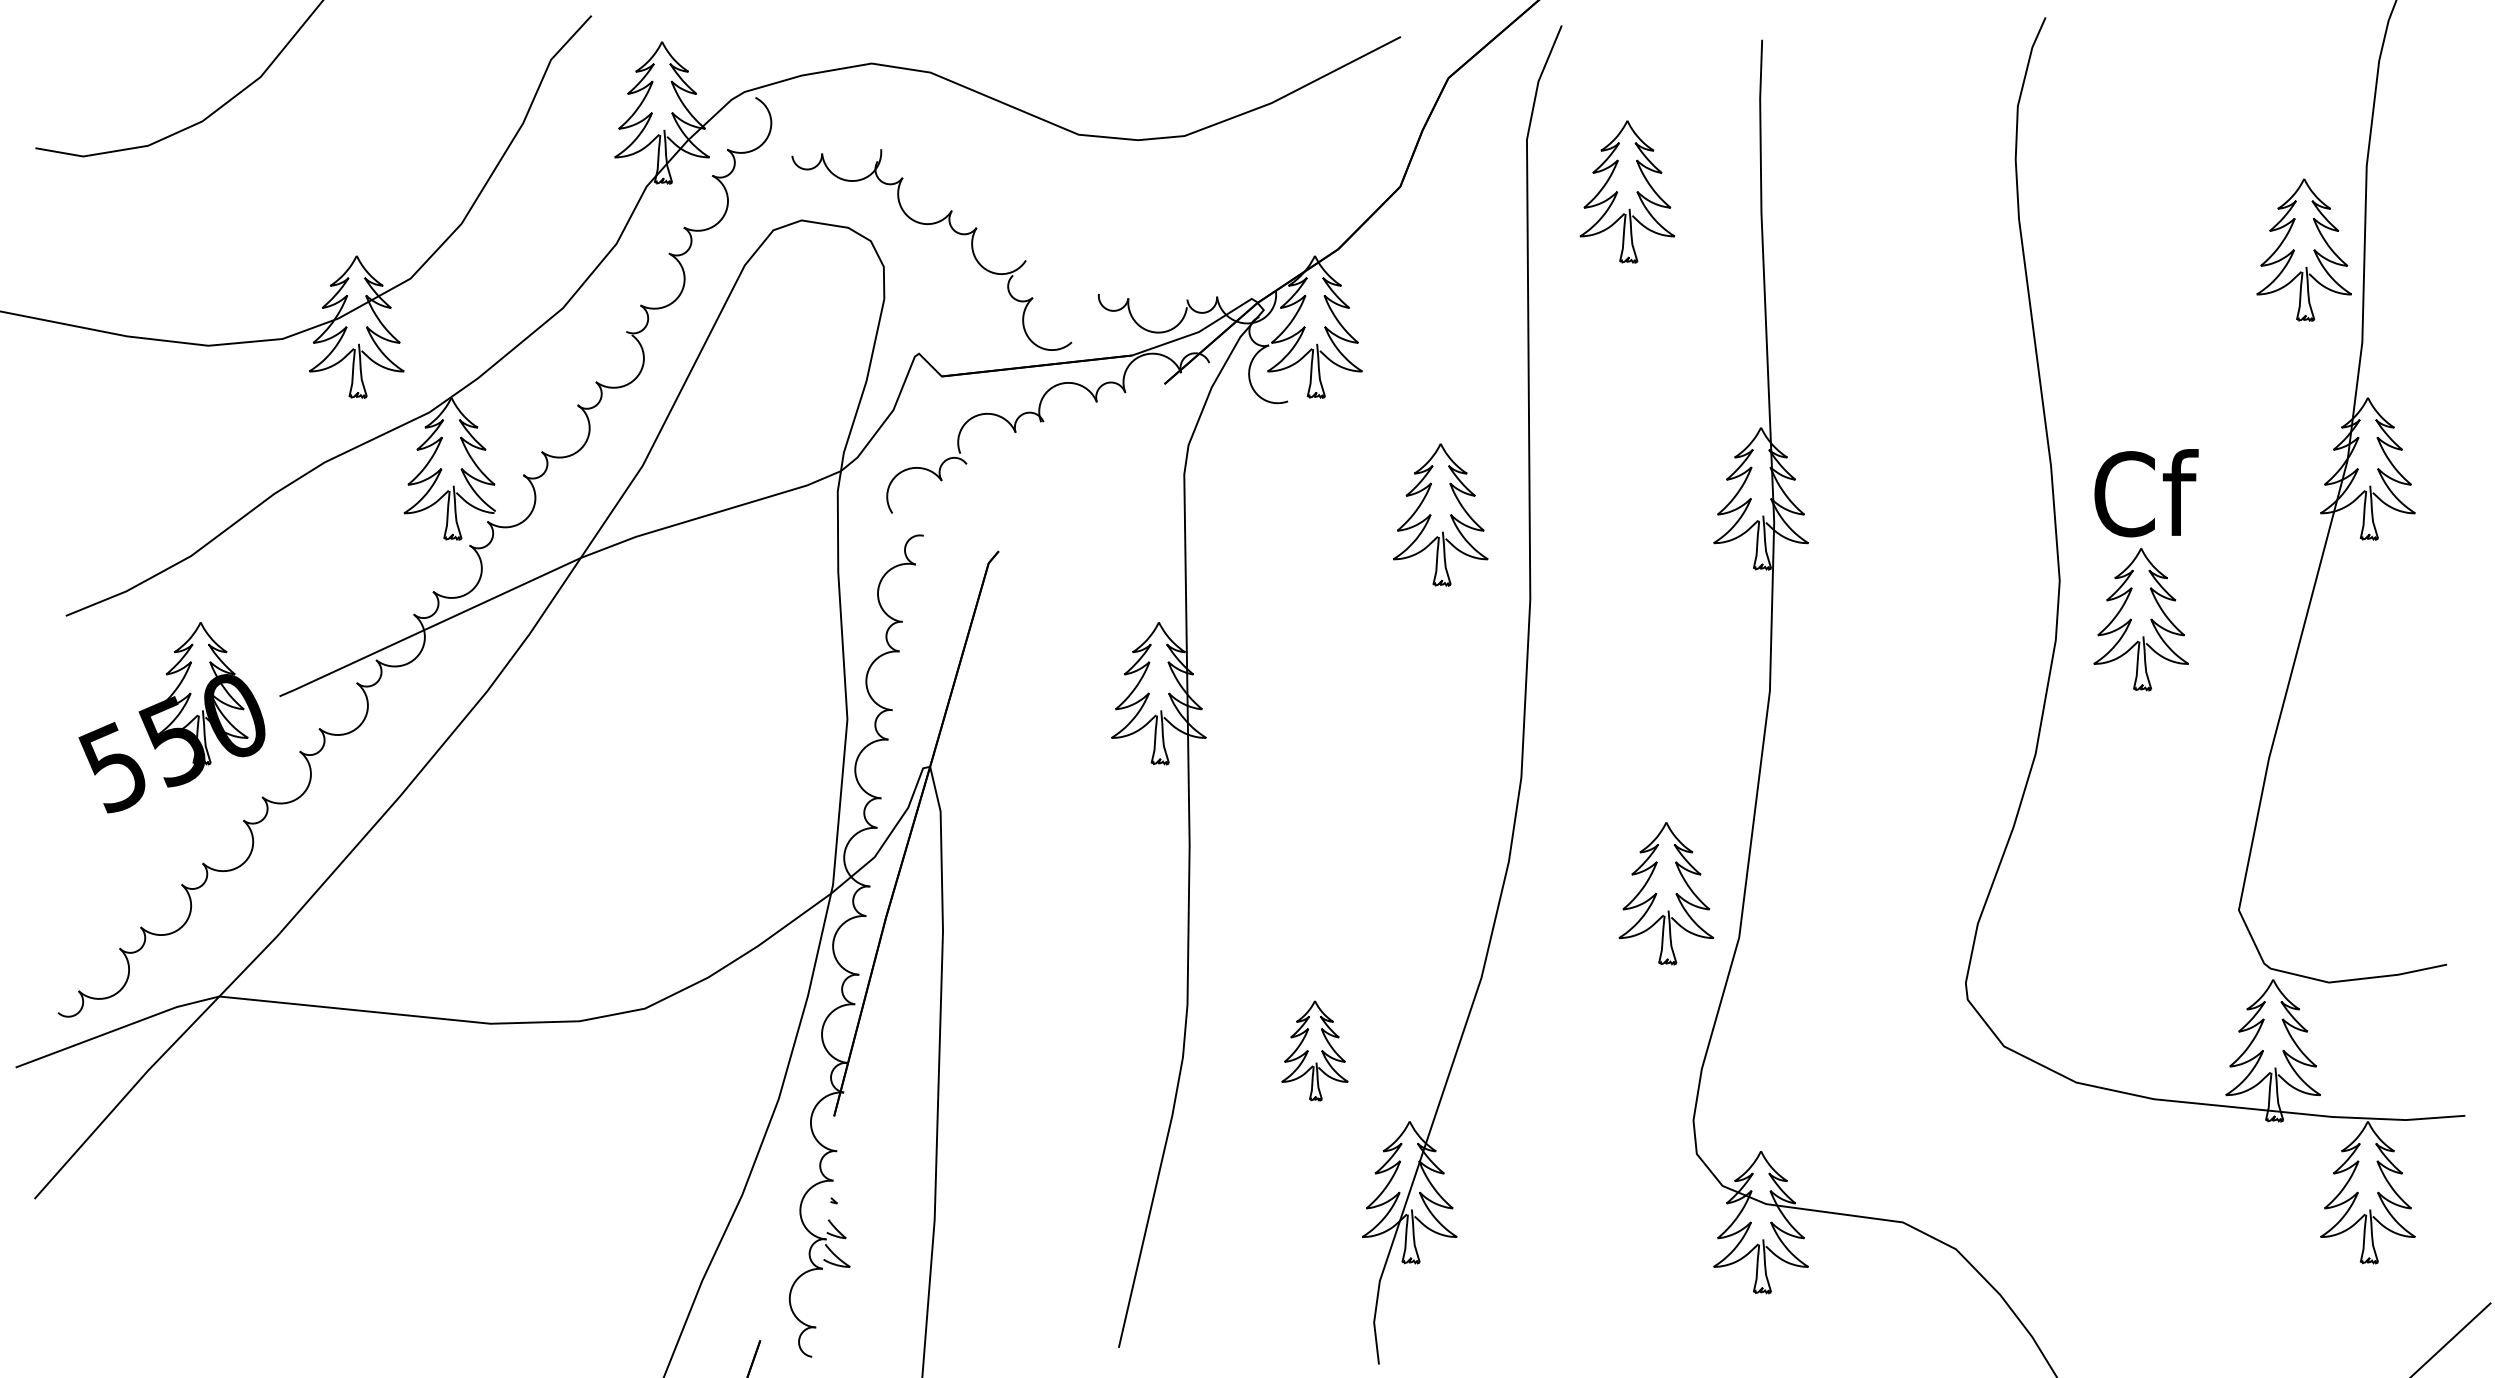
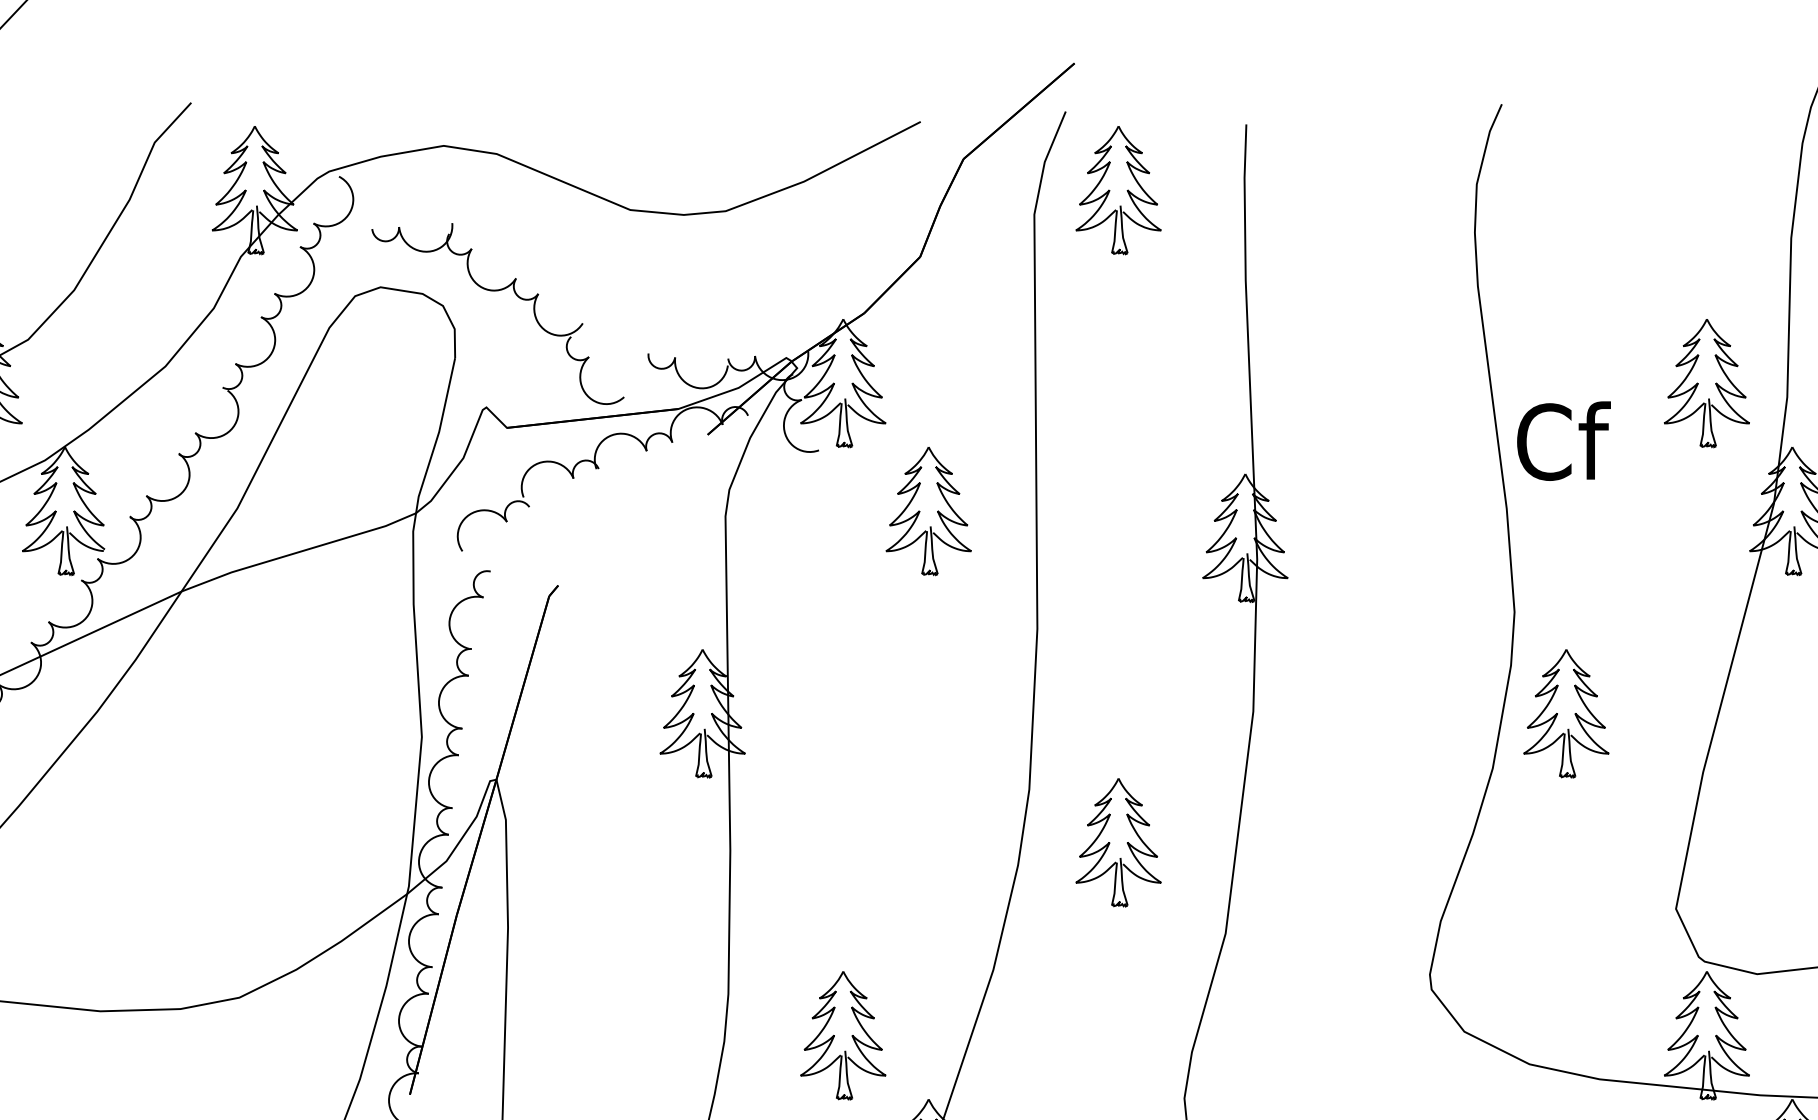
part: (1627, 191) -> (1118, 189), moved
part: (2303, 249) -> (1706, 382), moved
text: (2146, 493) -> (1563, 441), moved
part: (1440, 514) -> (928, 510), moved
part: (2140, 619) -> (1565, 713), moved
part: (1666, 893) -> (1118, 842), moved
part: (1314, 1050) -> (842, 1035), size x1.43

